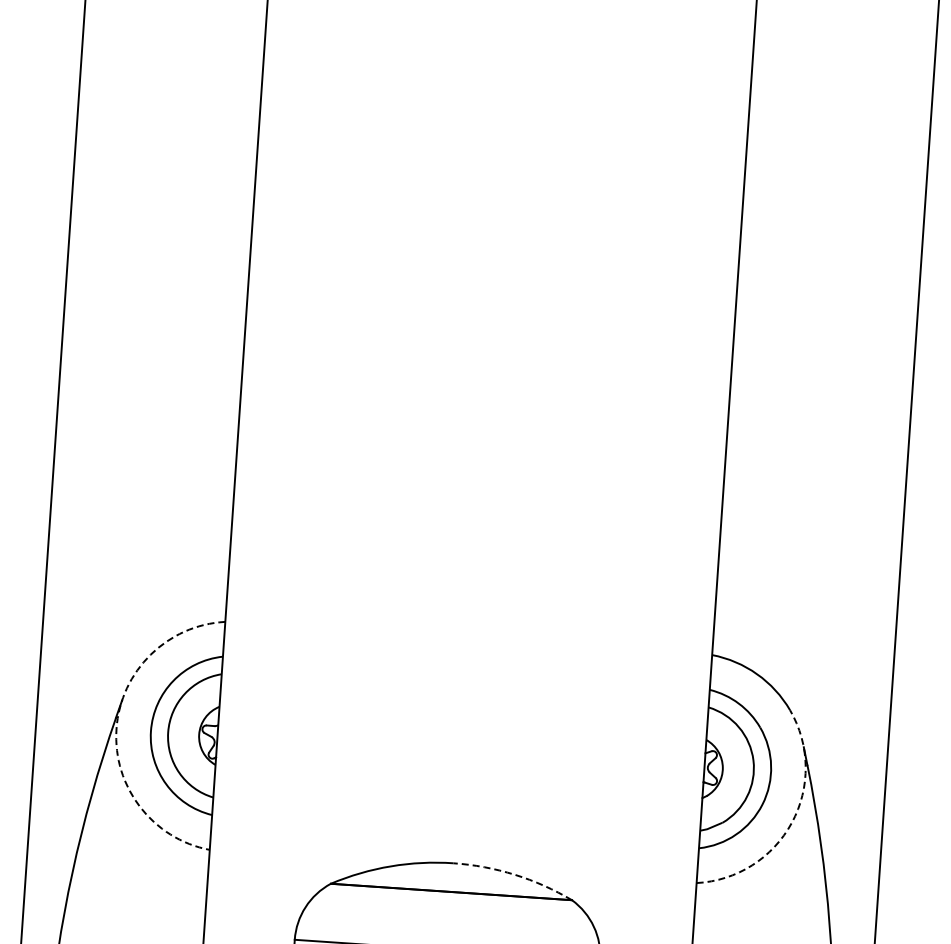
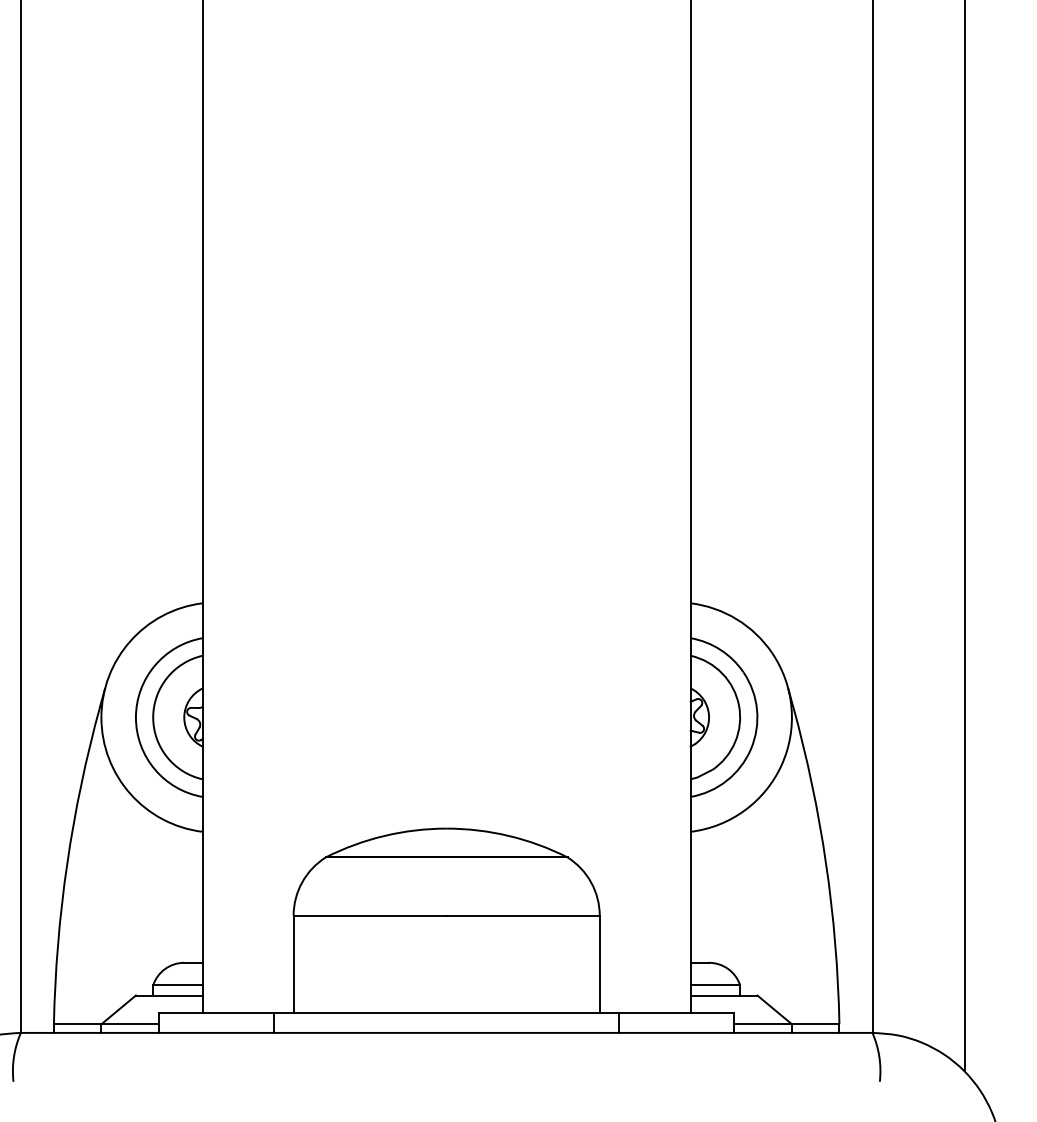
arc: (116, 728) -> (101, 717), dashed -> solid
arc: (791, 823) -> (781, 765), dashed -> solid
arc: (514, 874) -> (508, 835), dashed -> solid

